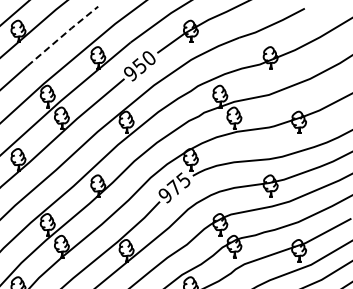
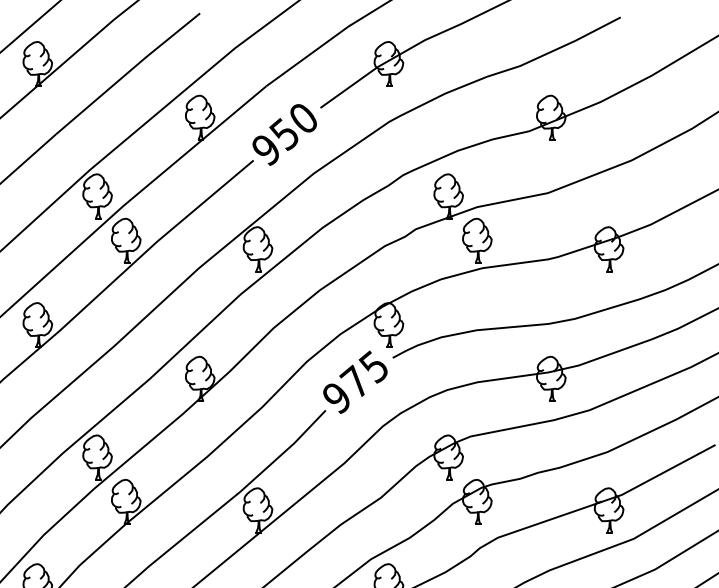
line: (63, 35) -> (129, 72), dashed -> solid

